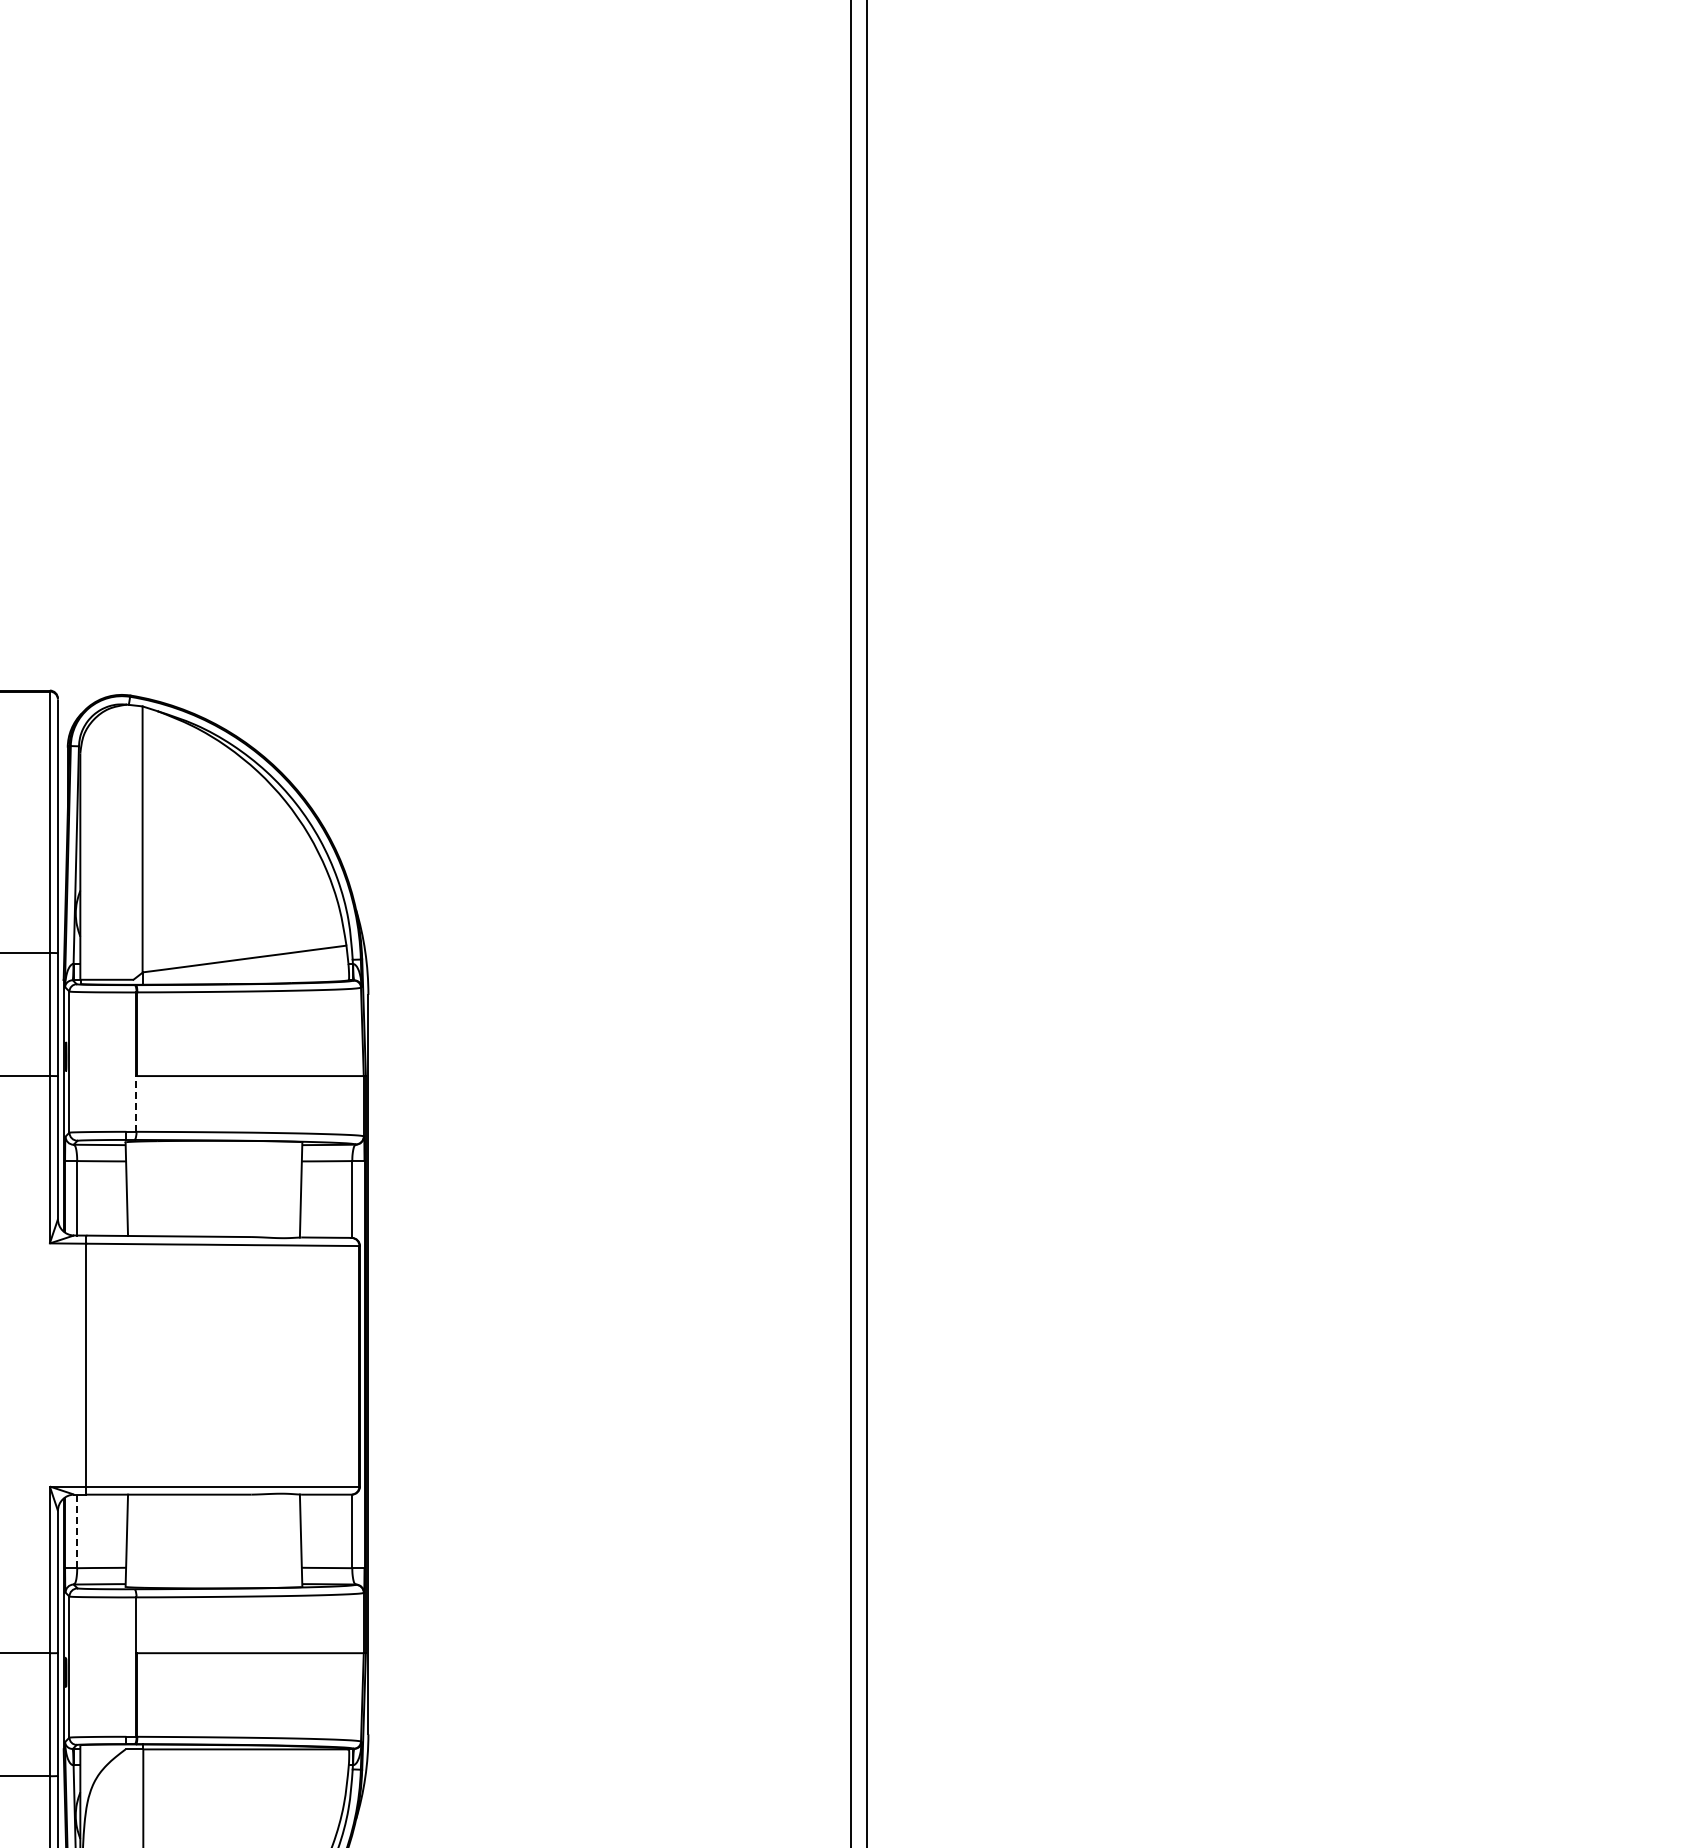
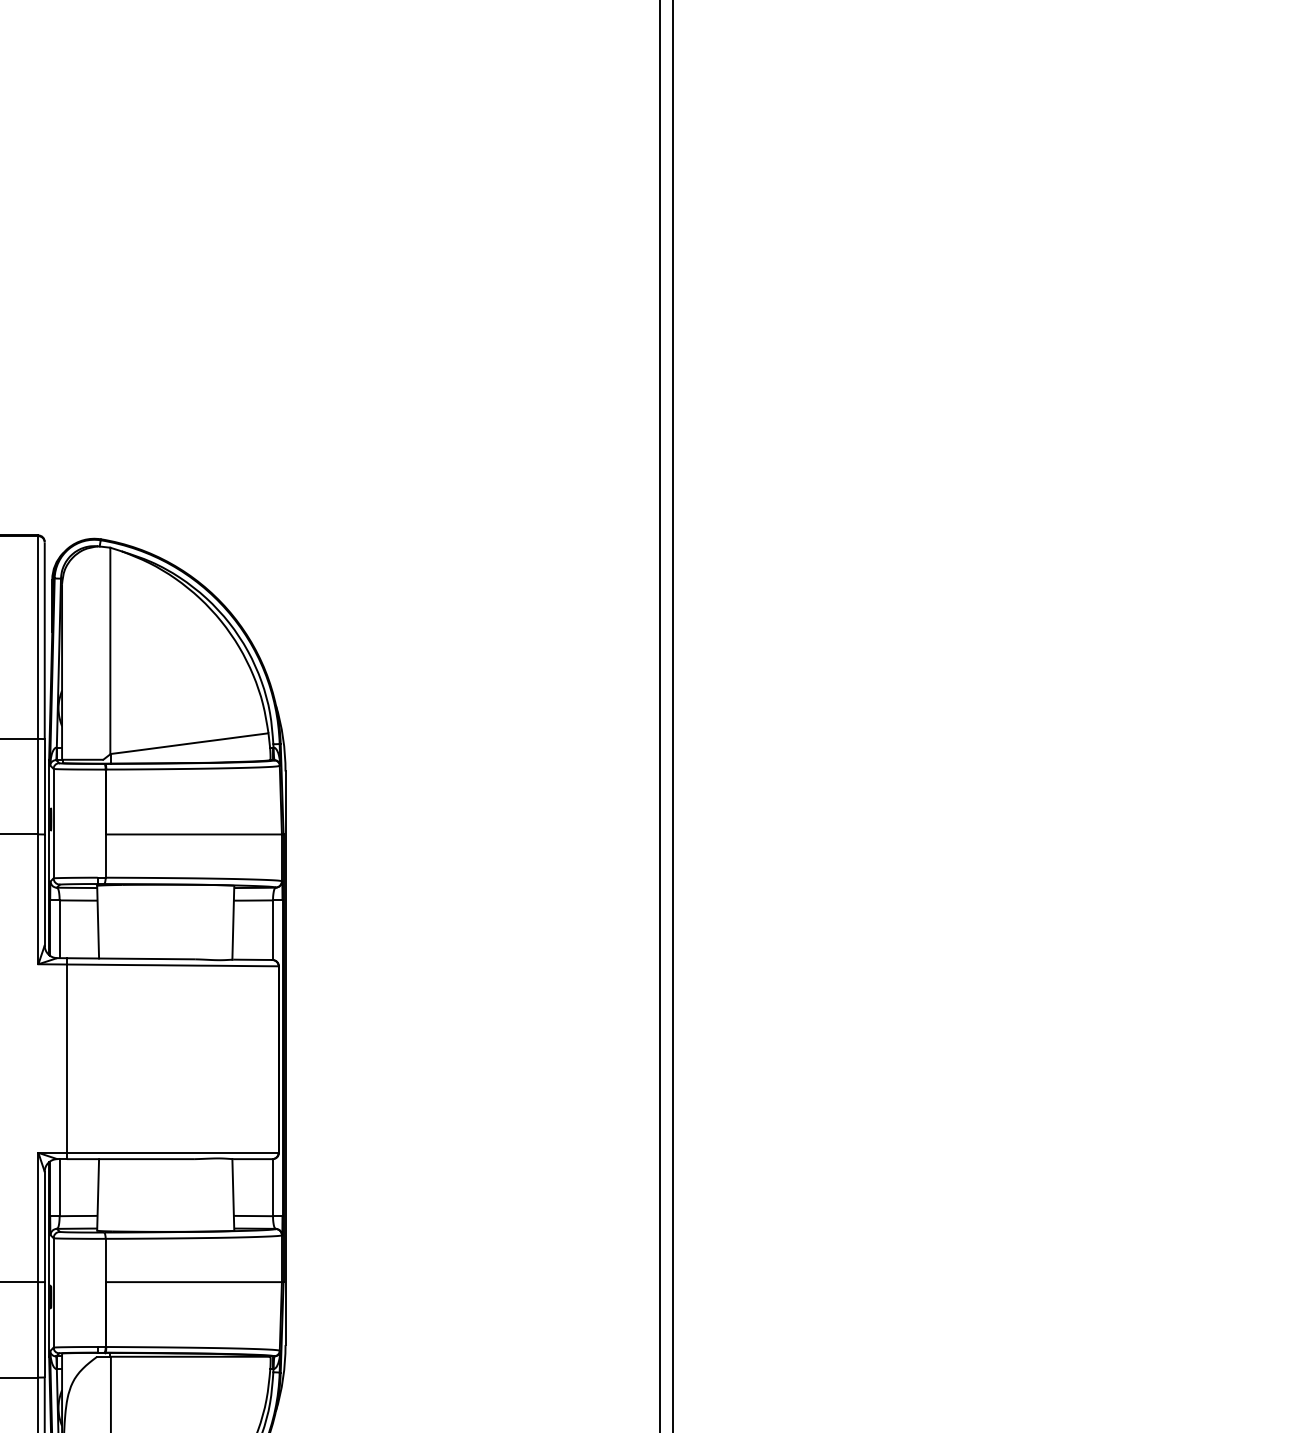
line: (136, 1103) -> (105, 855), dashed -> solid
line: (77, 1531) -> (59, 1187), dashed -> solid

